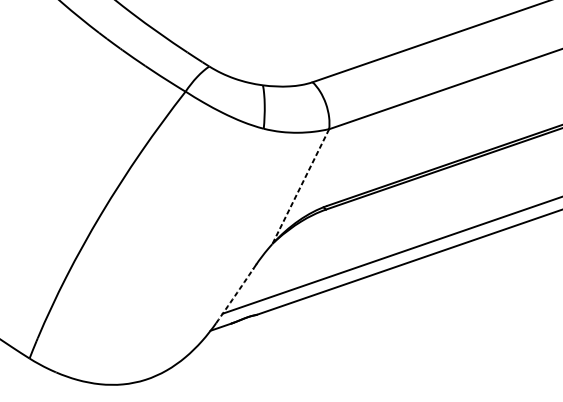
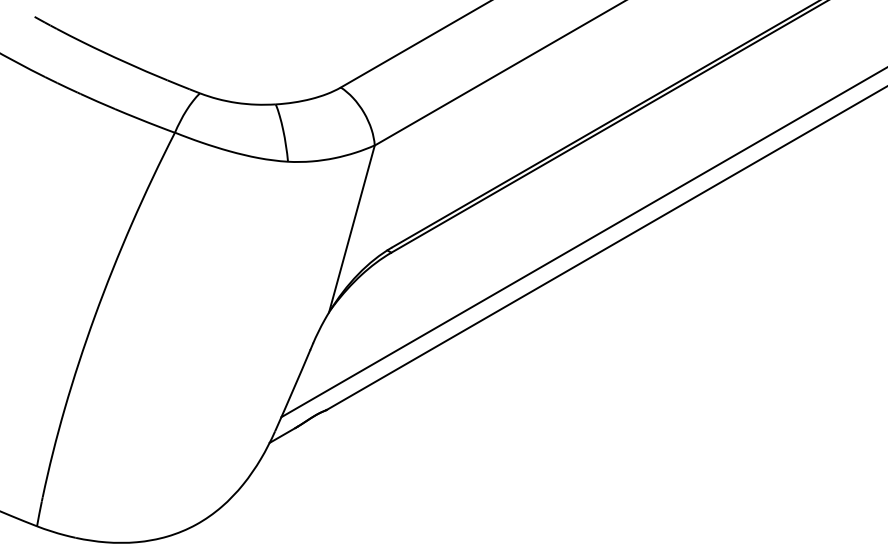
line: (300, 186) -> (351, 228), dashed -> solid
arc: (235, 295) -> (293, 390), dashed -> solid

